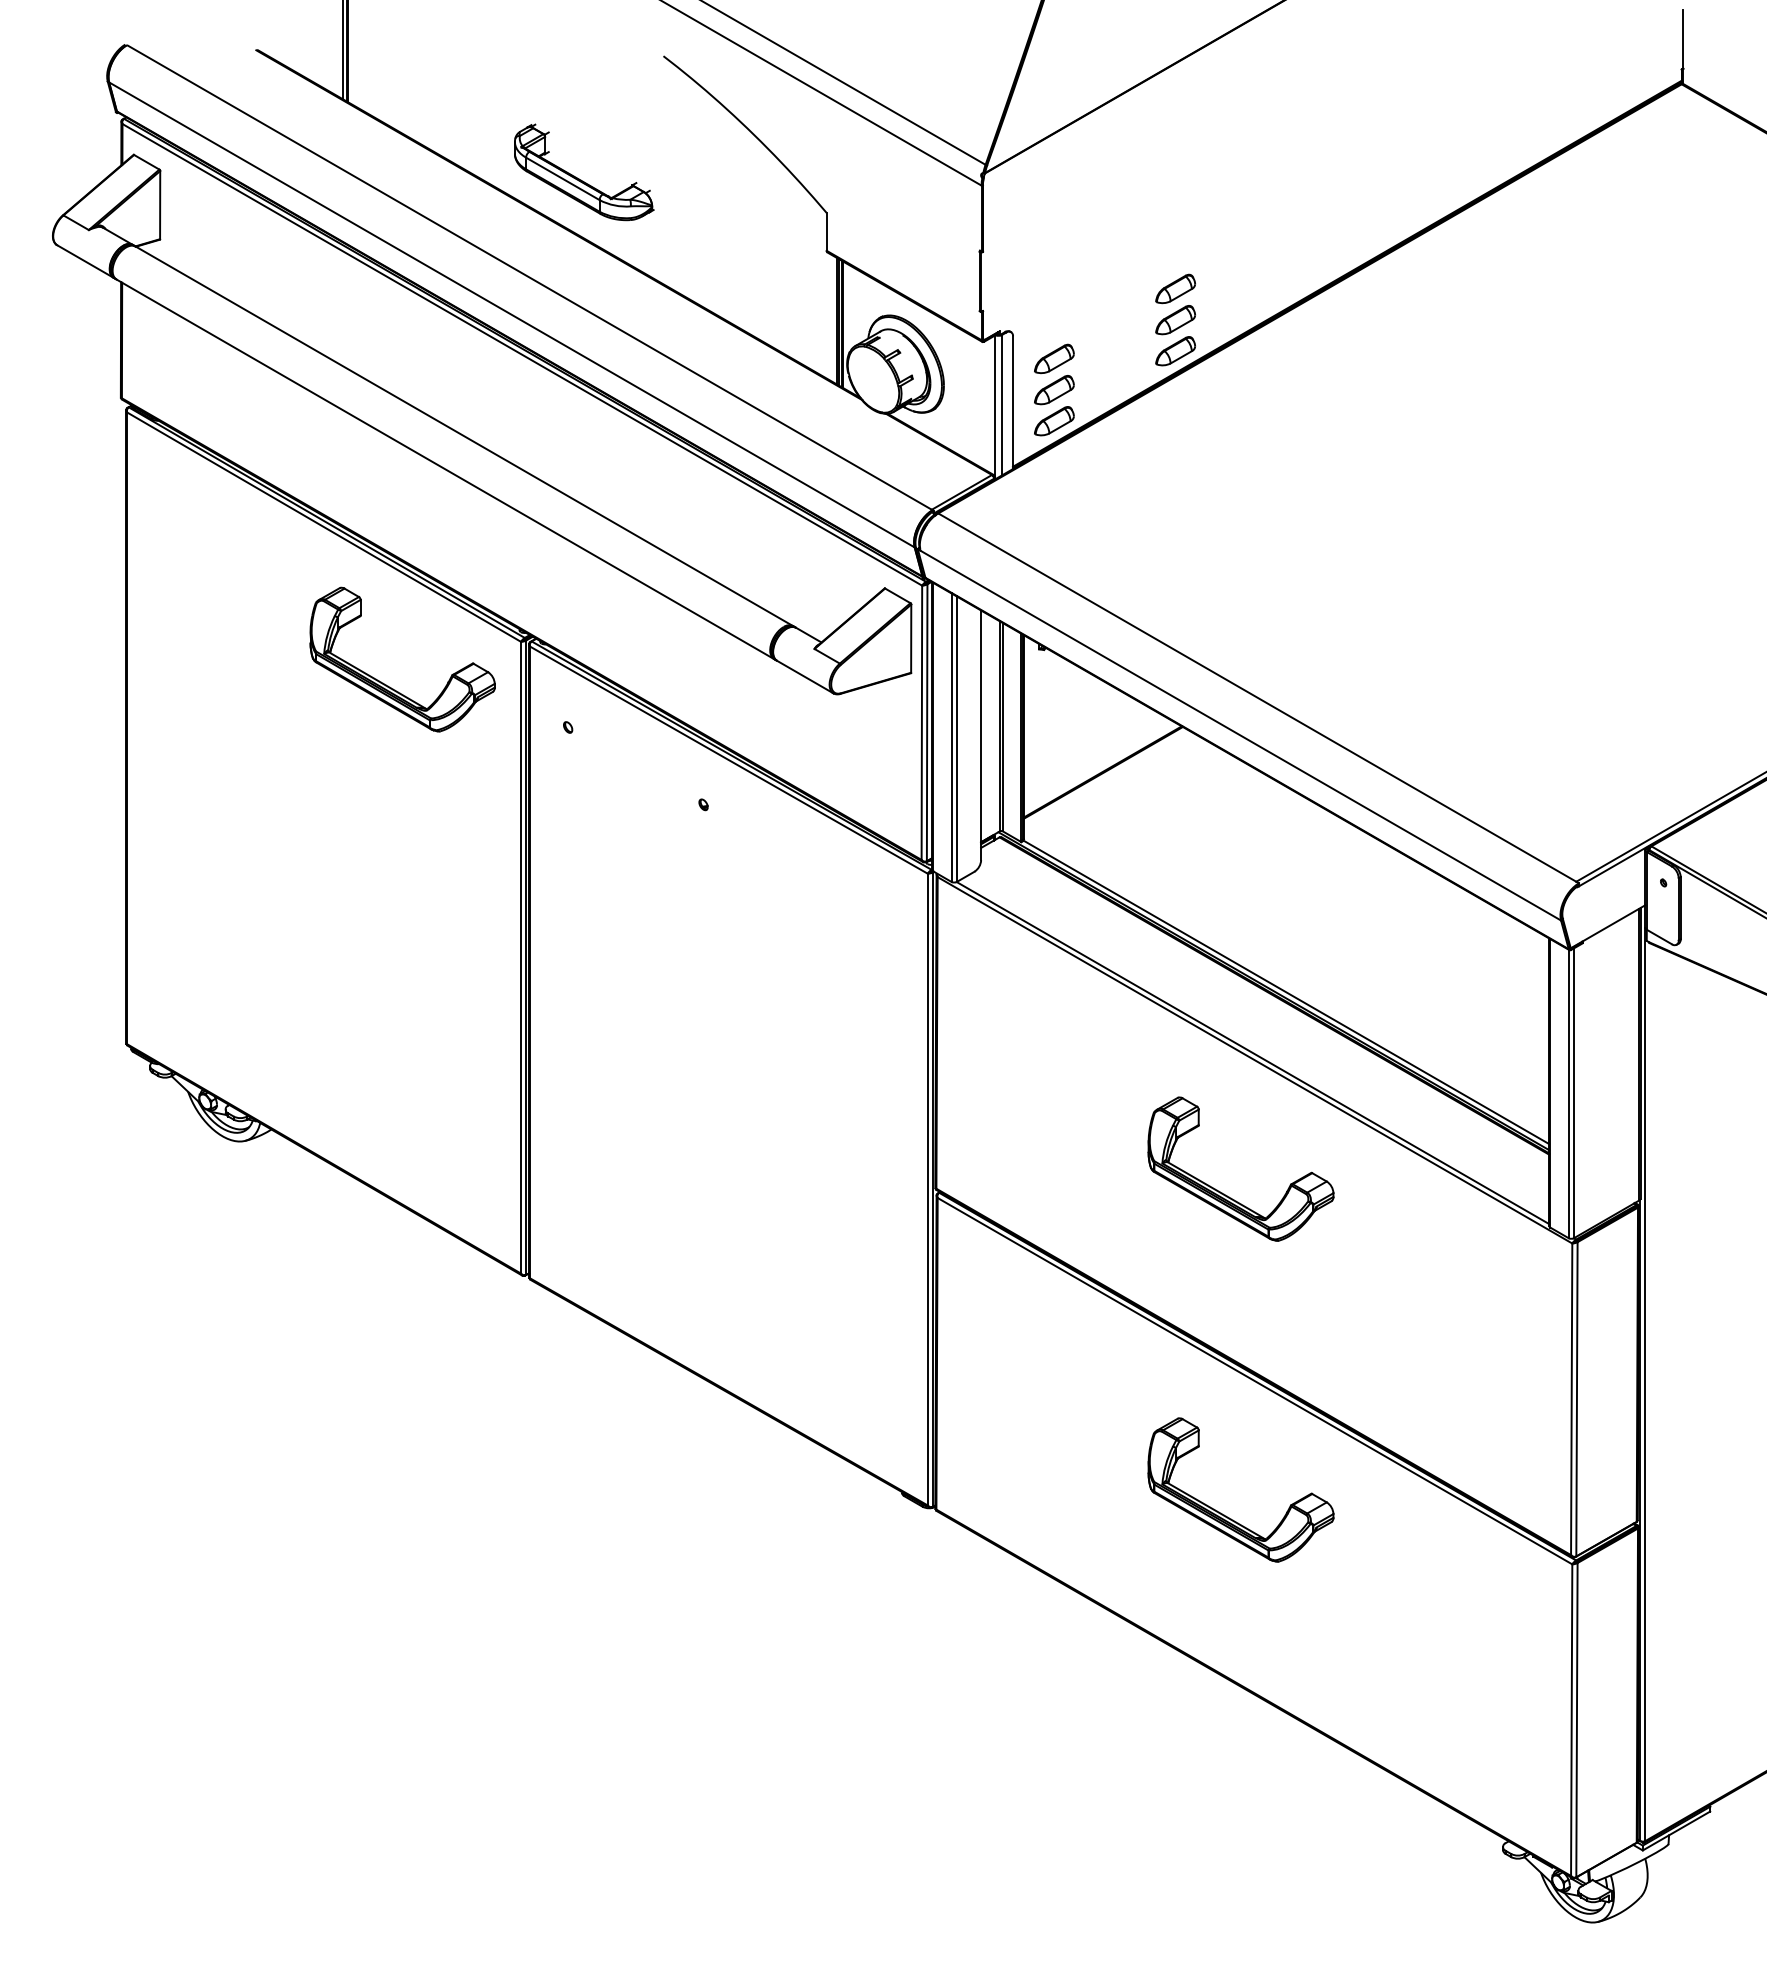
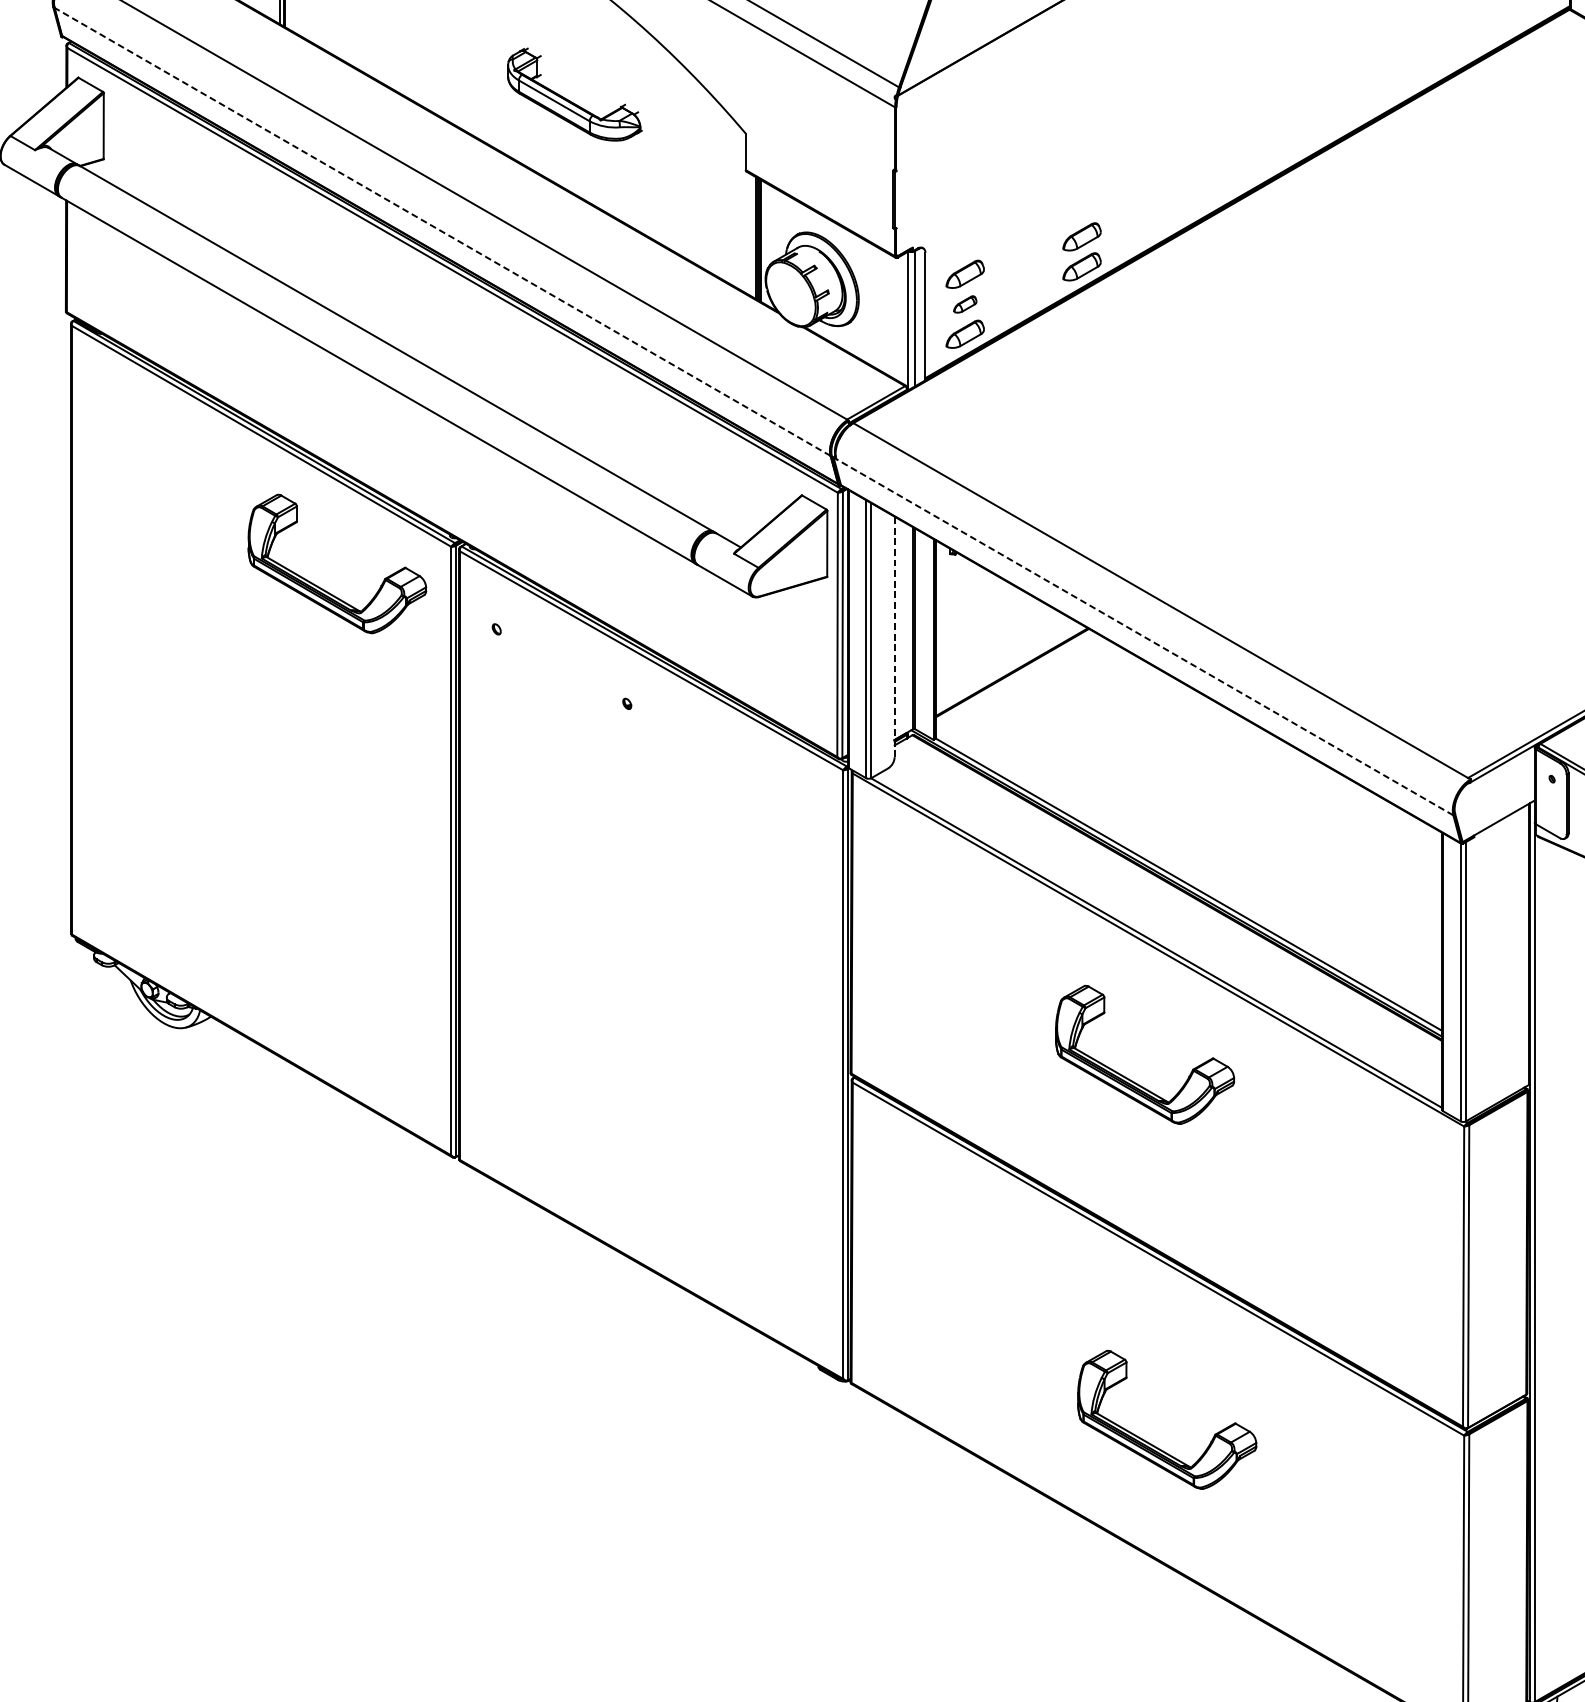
part: (581, 179) -> (572, 101), moved
part: (1175, 288) -> (1081, 206), removed
line: (511, 314) -> (442, 231), solid -> dashed
part: (1054, 390) -> (965, 304), size x0.6
line: (981, 735) -> (895, 637), solid -> dashed
line: (1240, 735) -> (1144, 637), solid -> dashed
part: (1226, 1515) -> (1153, 1444), moved

